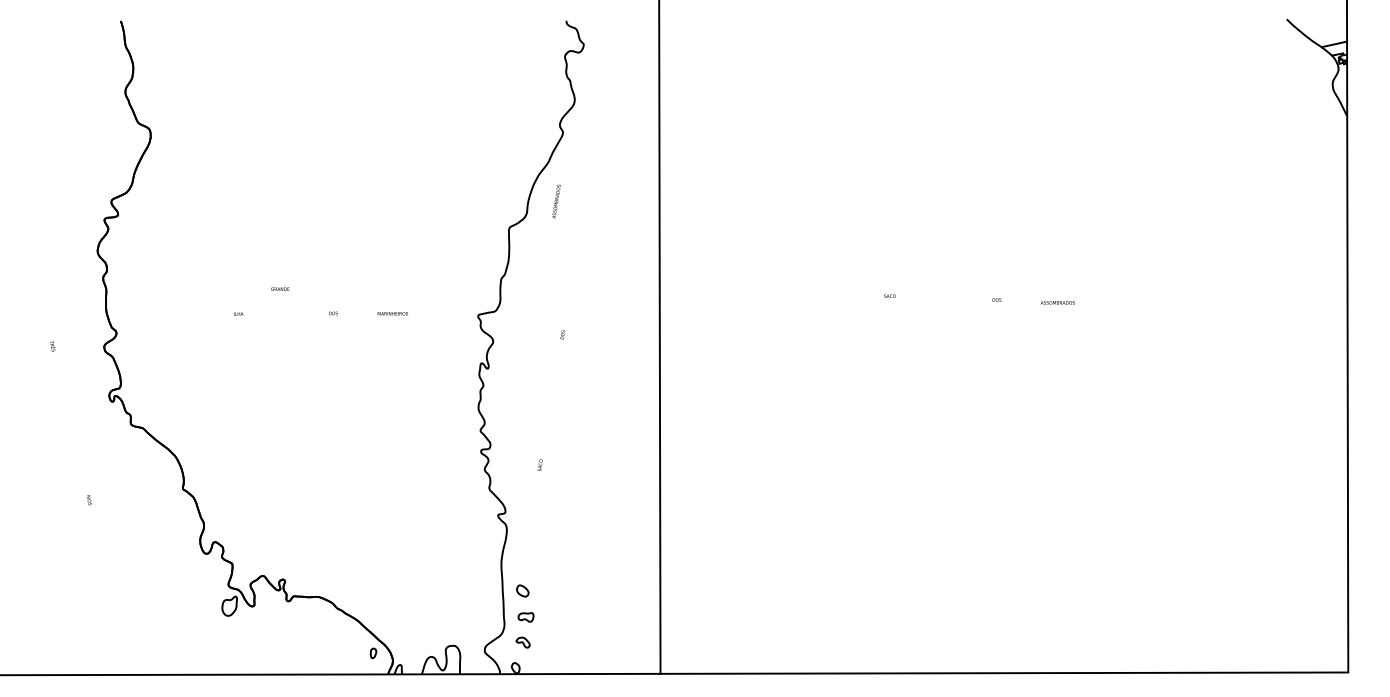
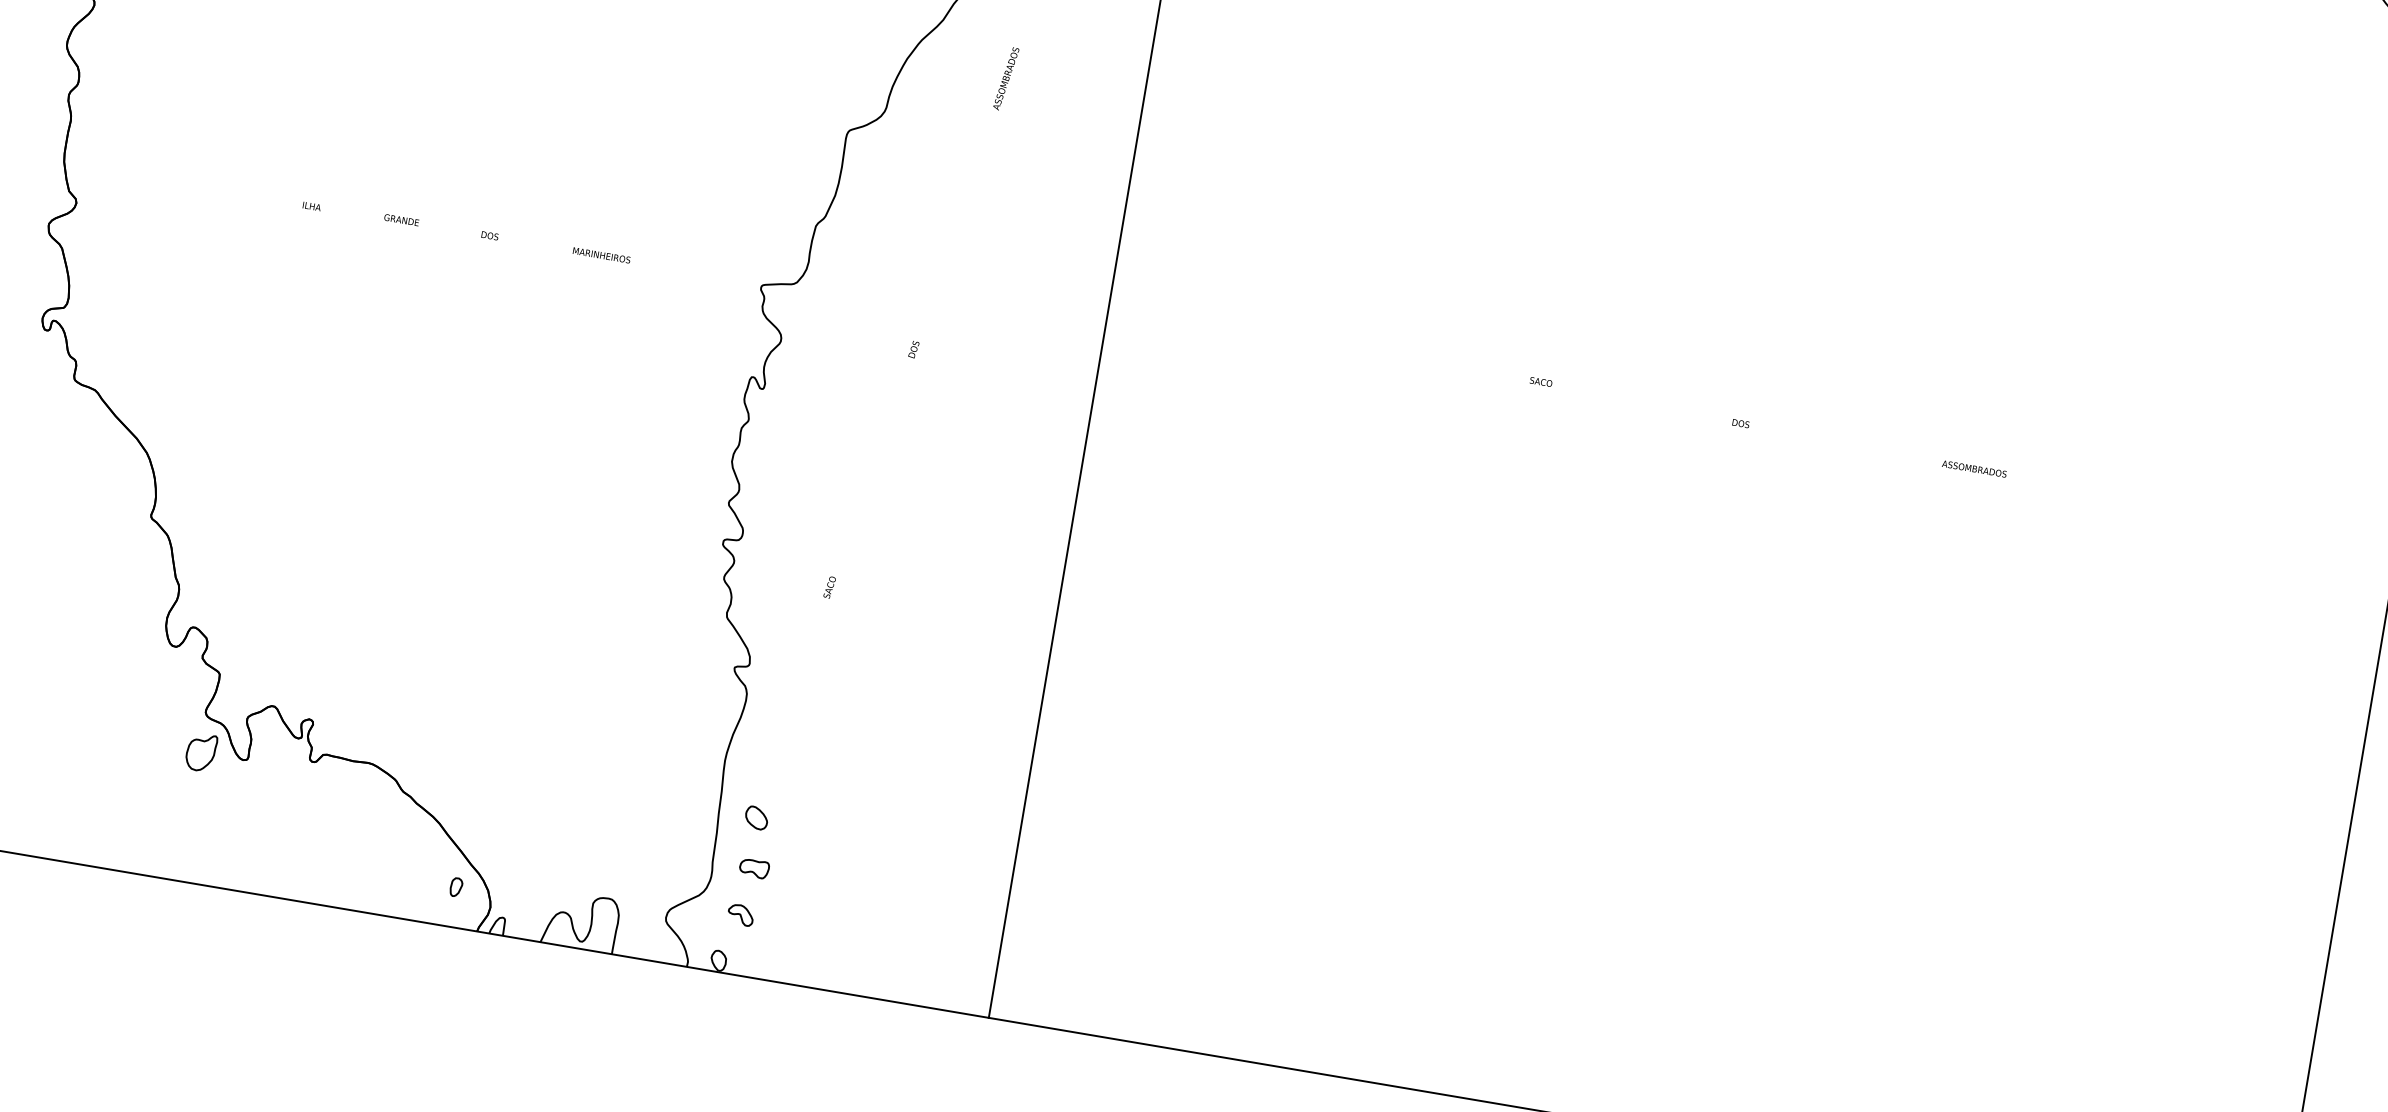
text: (556, 201) -> (1006, 78), moved
text: (280, 288) -> (402, 218), moved
text: (1057, 302) -> (1974, 468), moved

